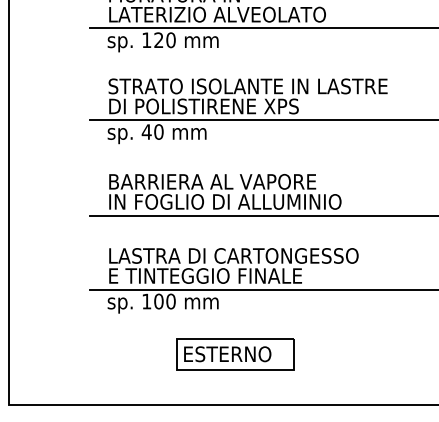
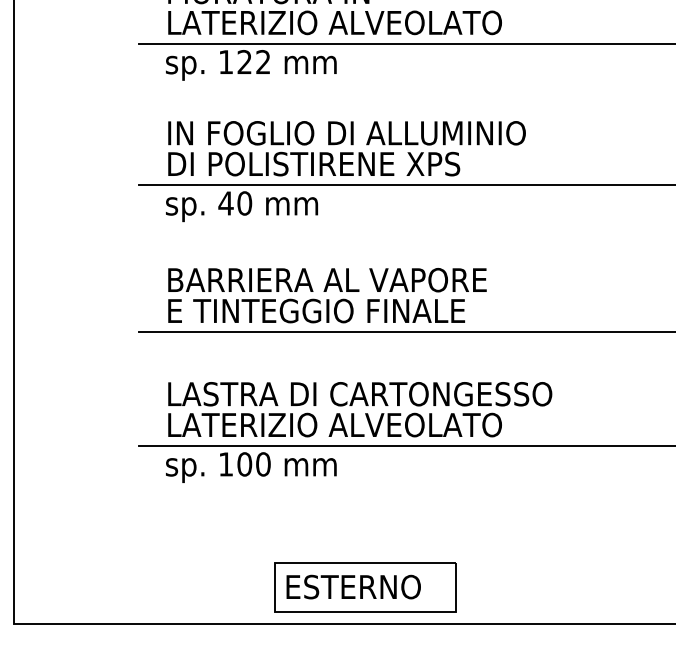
text: (170, 40) -> (262, 62), 120 -> 122
text: (247, 86) -> (381, 133), STRATO ISOLANTE IN LASTRE -> IN FOGLIO DI ALLUMINIO
text: (226, 201) -> (348, 310), IN FOGLIO DI ALLUMINIO -> E TINTEGGIO FINALE
text: (218, 275) -> (336, 424), E TINTEGGIO FINALE -> LATERIZIO ALVEOLATO
part: (235, 354) -> (365, 587), moved

